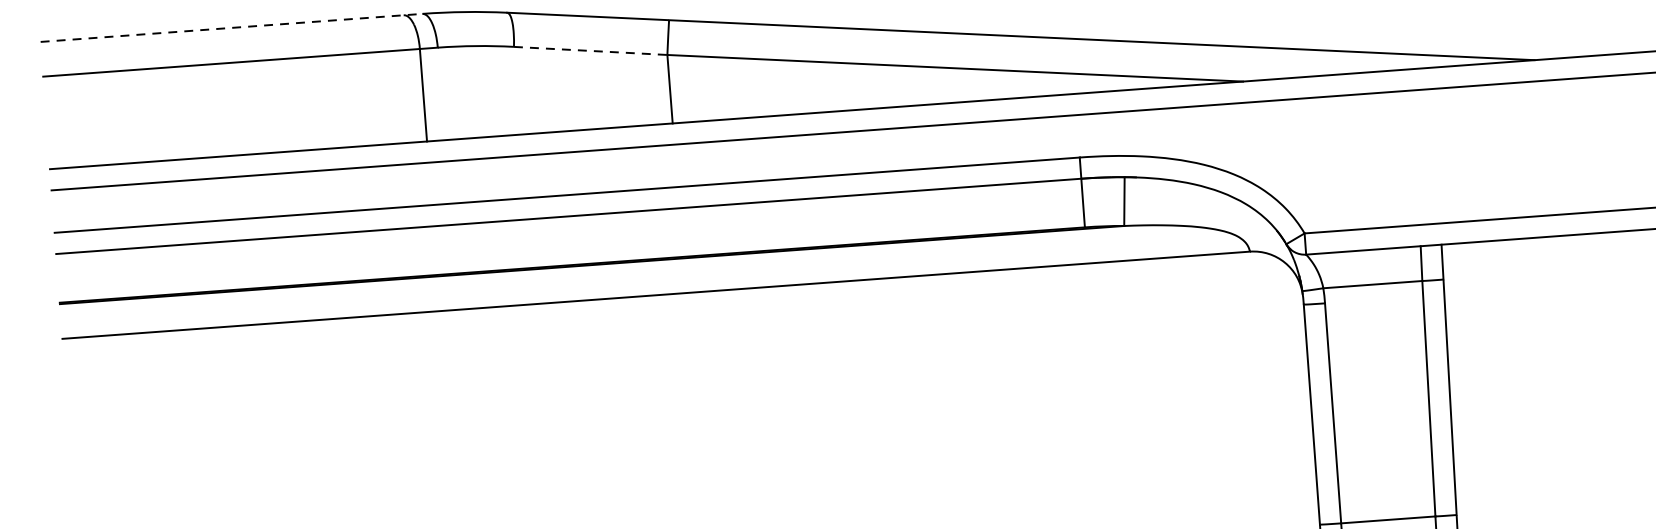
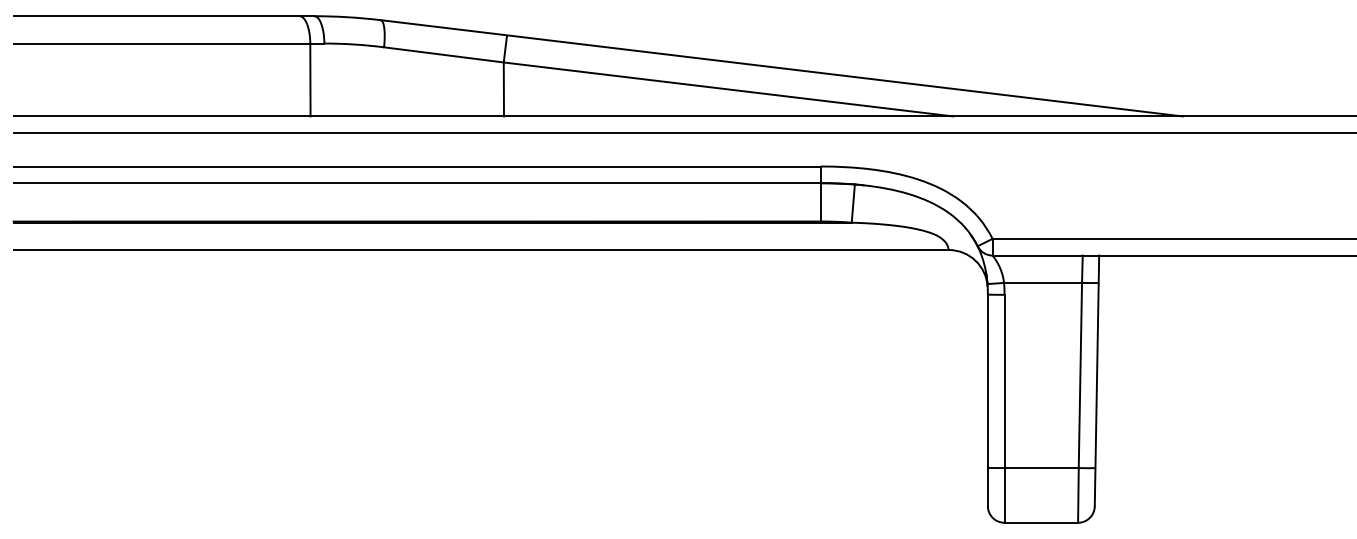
line: (232, 28) -> (164, 16), dashed -> solid
line: (591, 50) -> (444, 54), dashed -> solid

